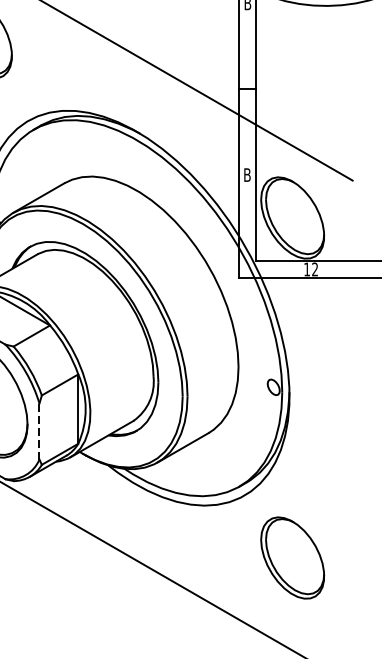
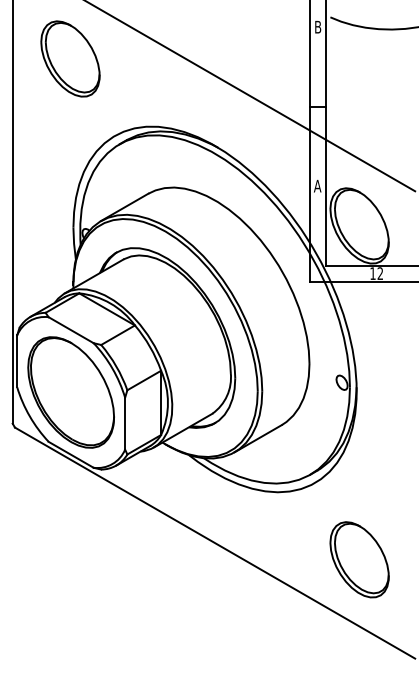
text: (247, 174) -> (317, 185), B -> A
line: (39, 431) -> (125, 423), dashed -> solid
part: (292, 557) -> (359, 559), moved

